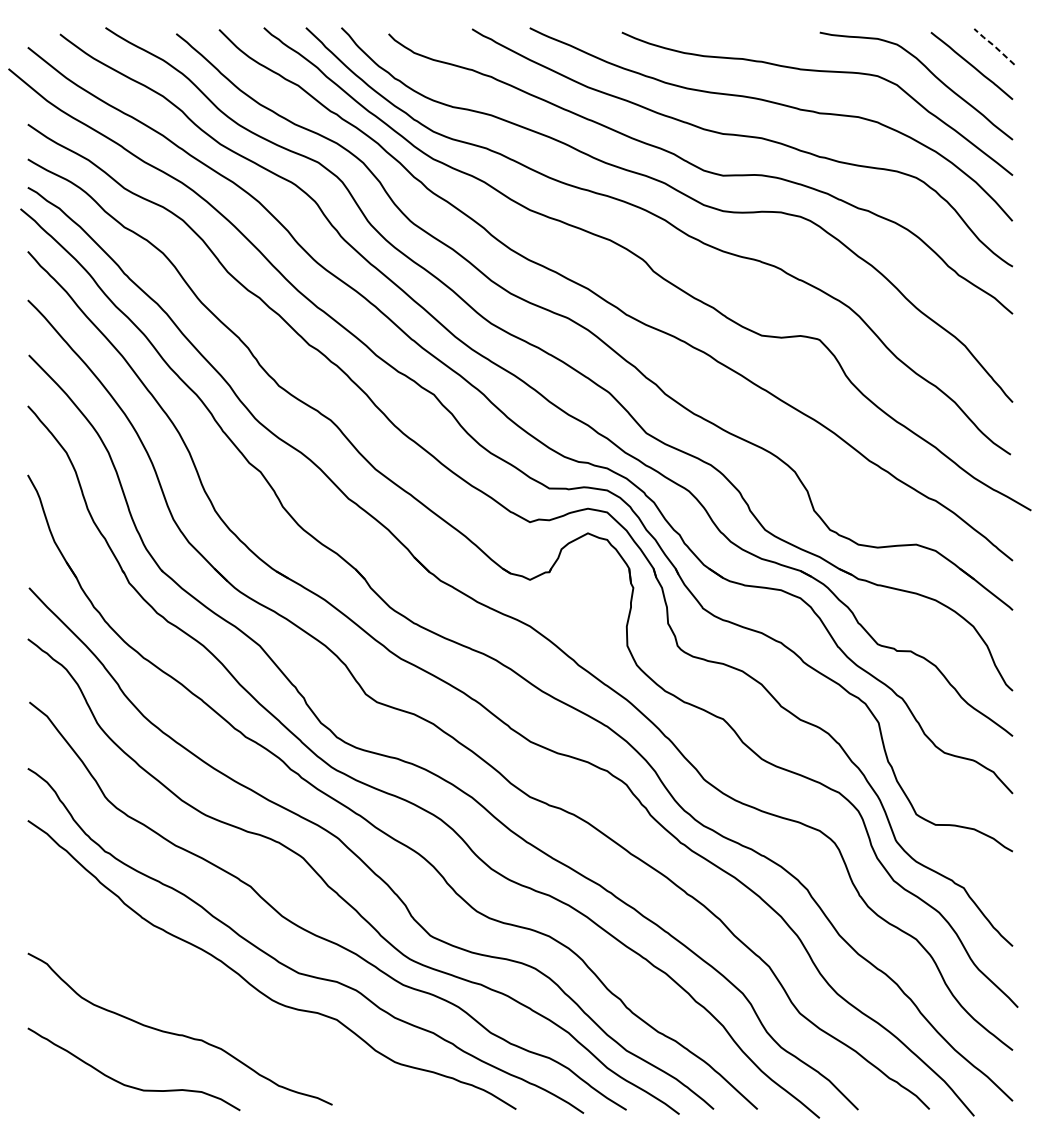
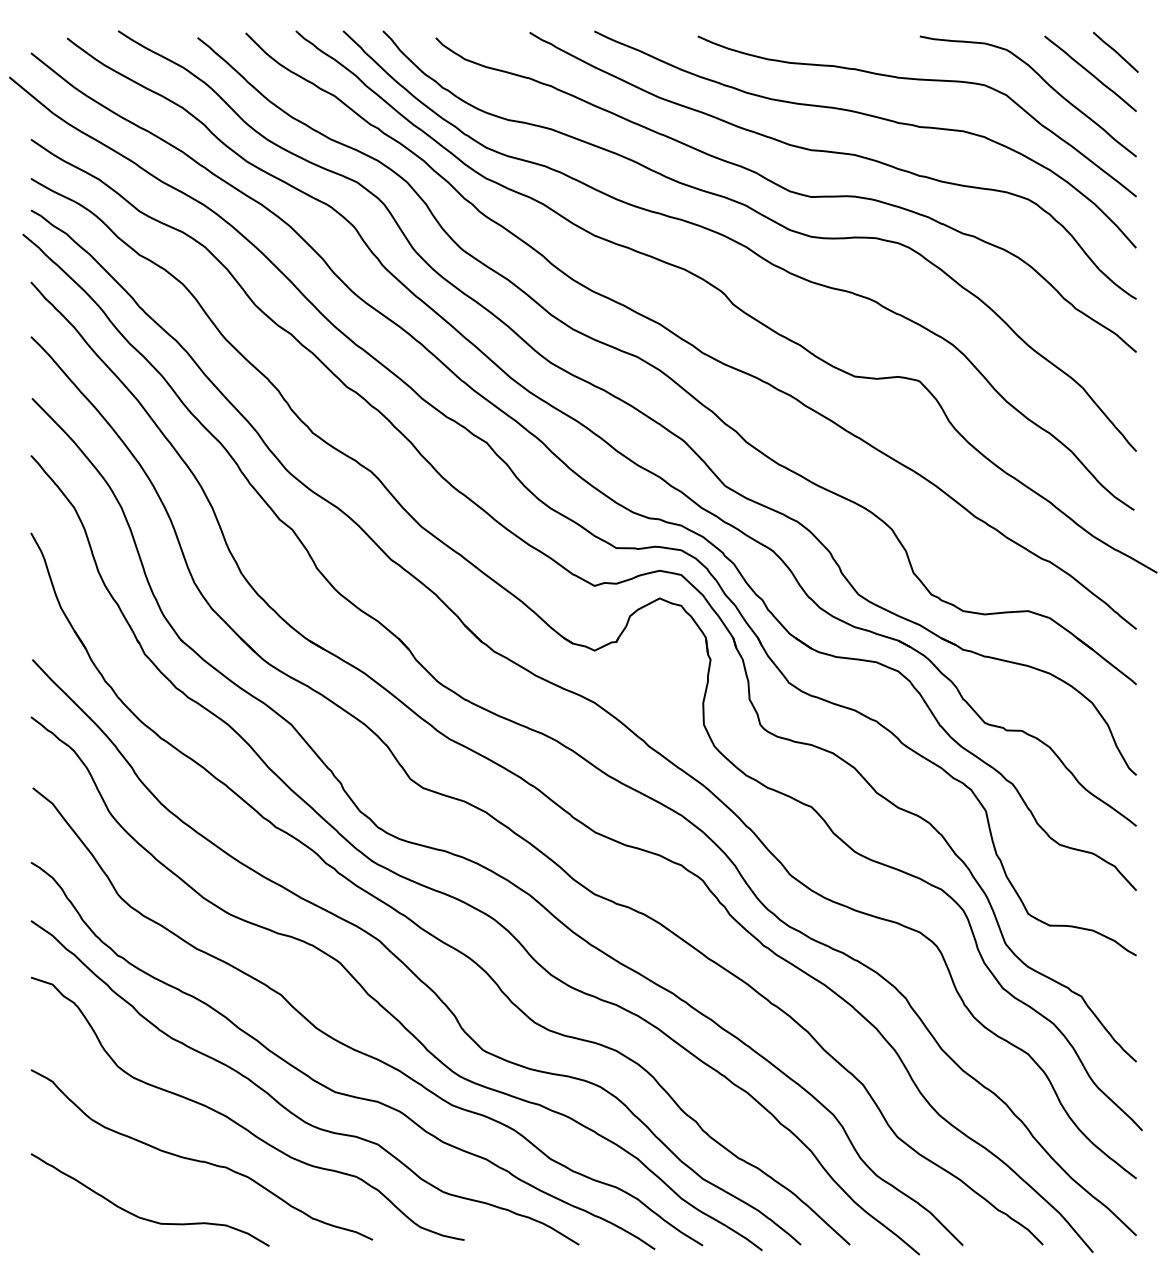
line: (993, 45) -> (1114, 50), dashed -> solid
curve: (211, 1000) -> (237, 1122), added

